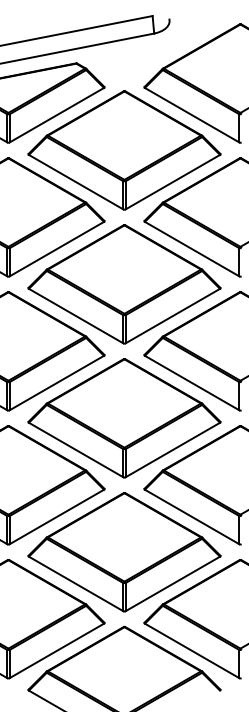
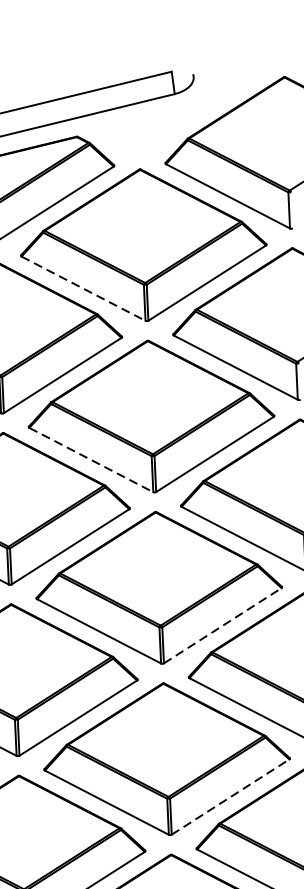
line: (76, 182) -> (84, 289), solid -> dashed
line: (76, 316) -> (91, 460), solid -> dashed
line: (172, 450) -> (222, 626), solid -> dashed
line: (172, 583) -> (230, 796), solid -> dashed

